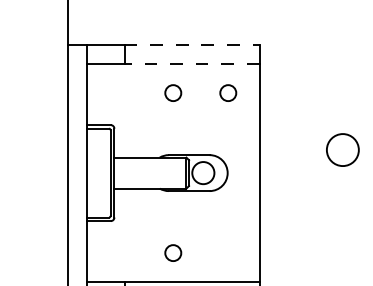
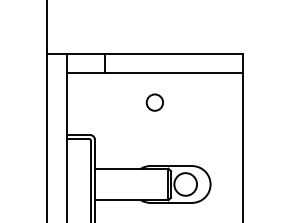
line: (192, 45) -> (174, 53), dashed -> solid
line: (192, 64) -> (174, 73), dashed -> solid
circle: (228, 92) -> (211, 101), removed

